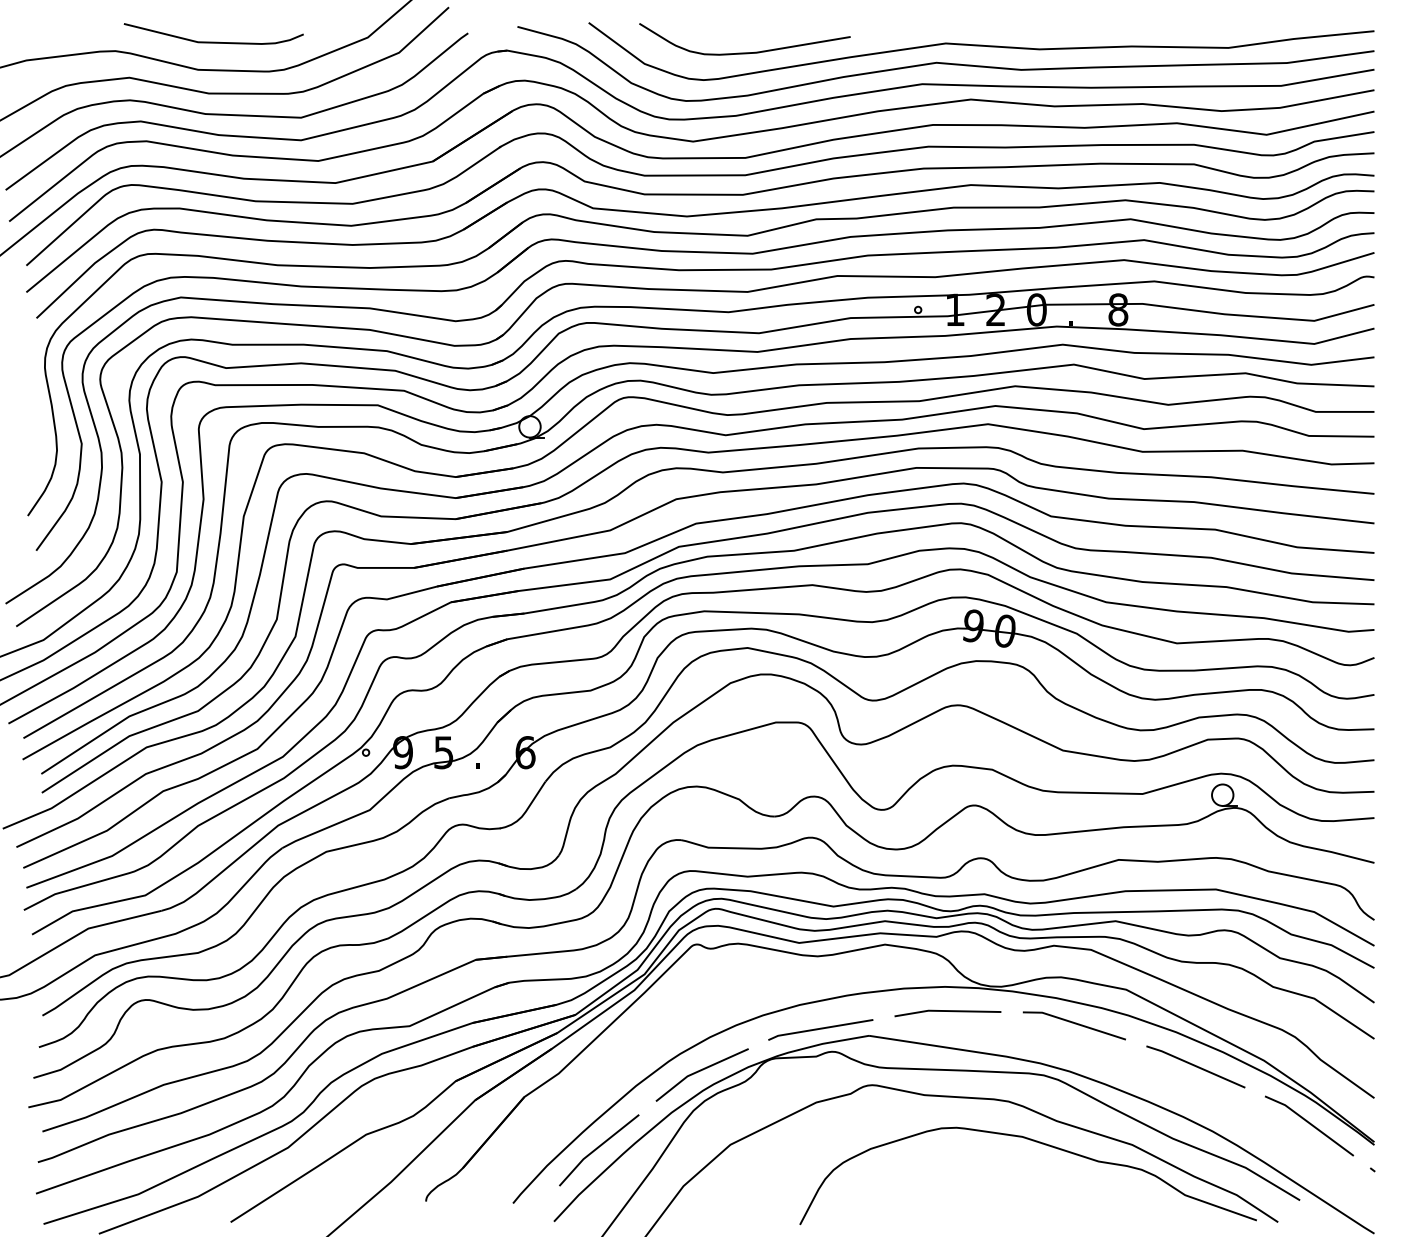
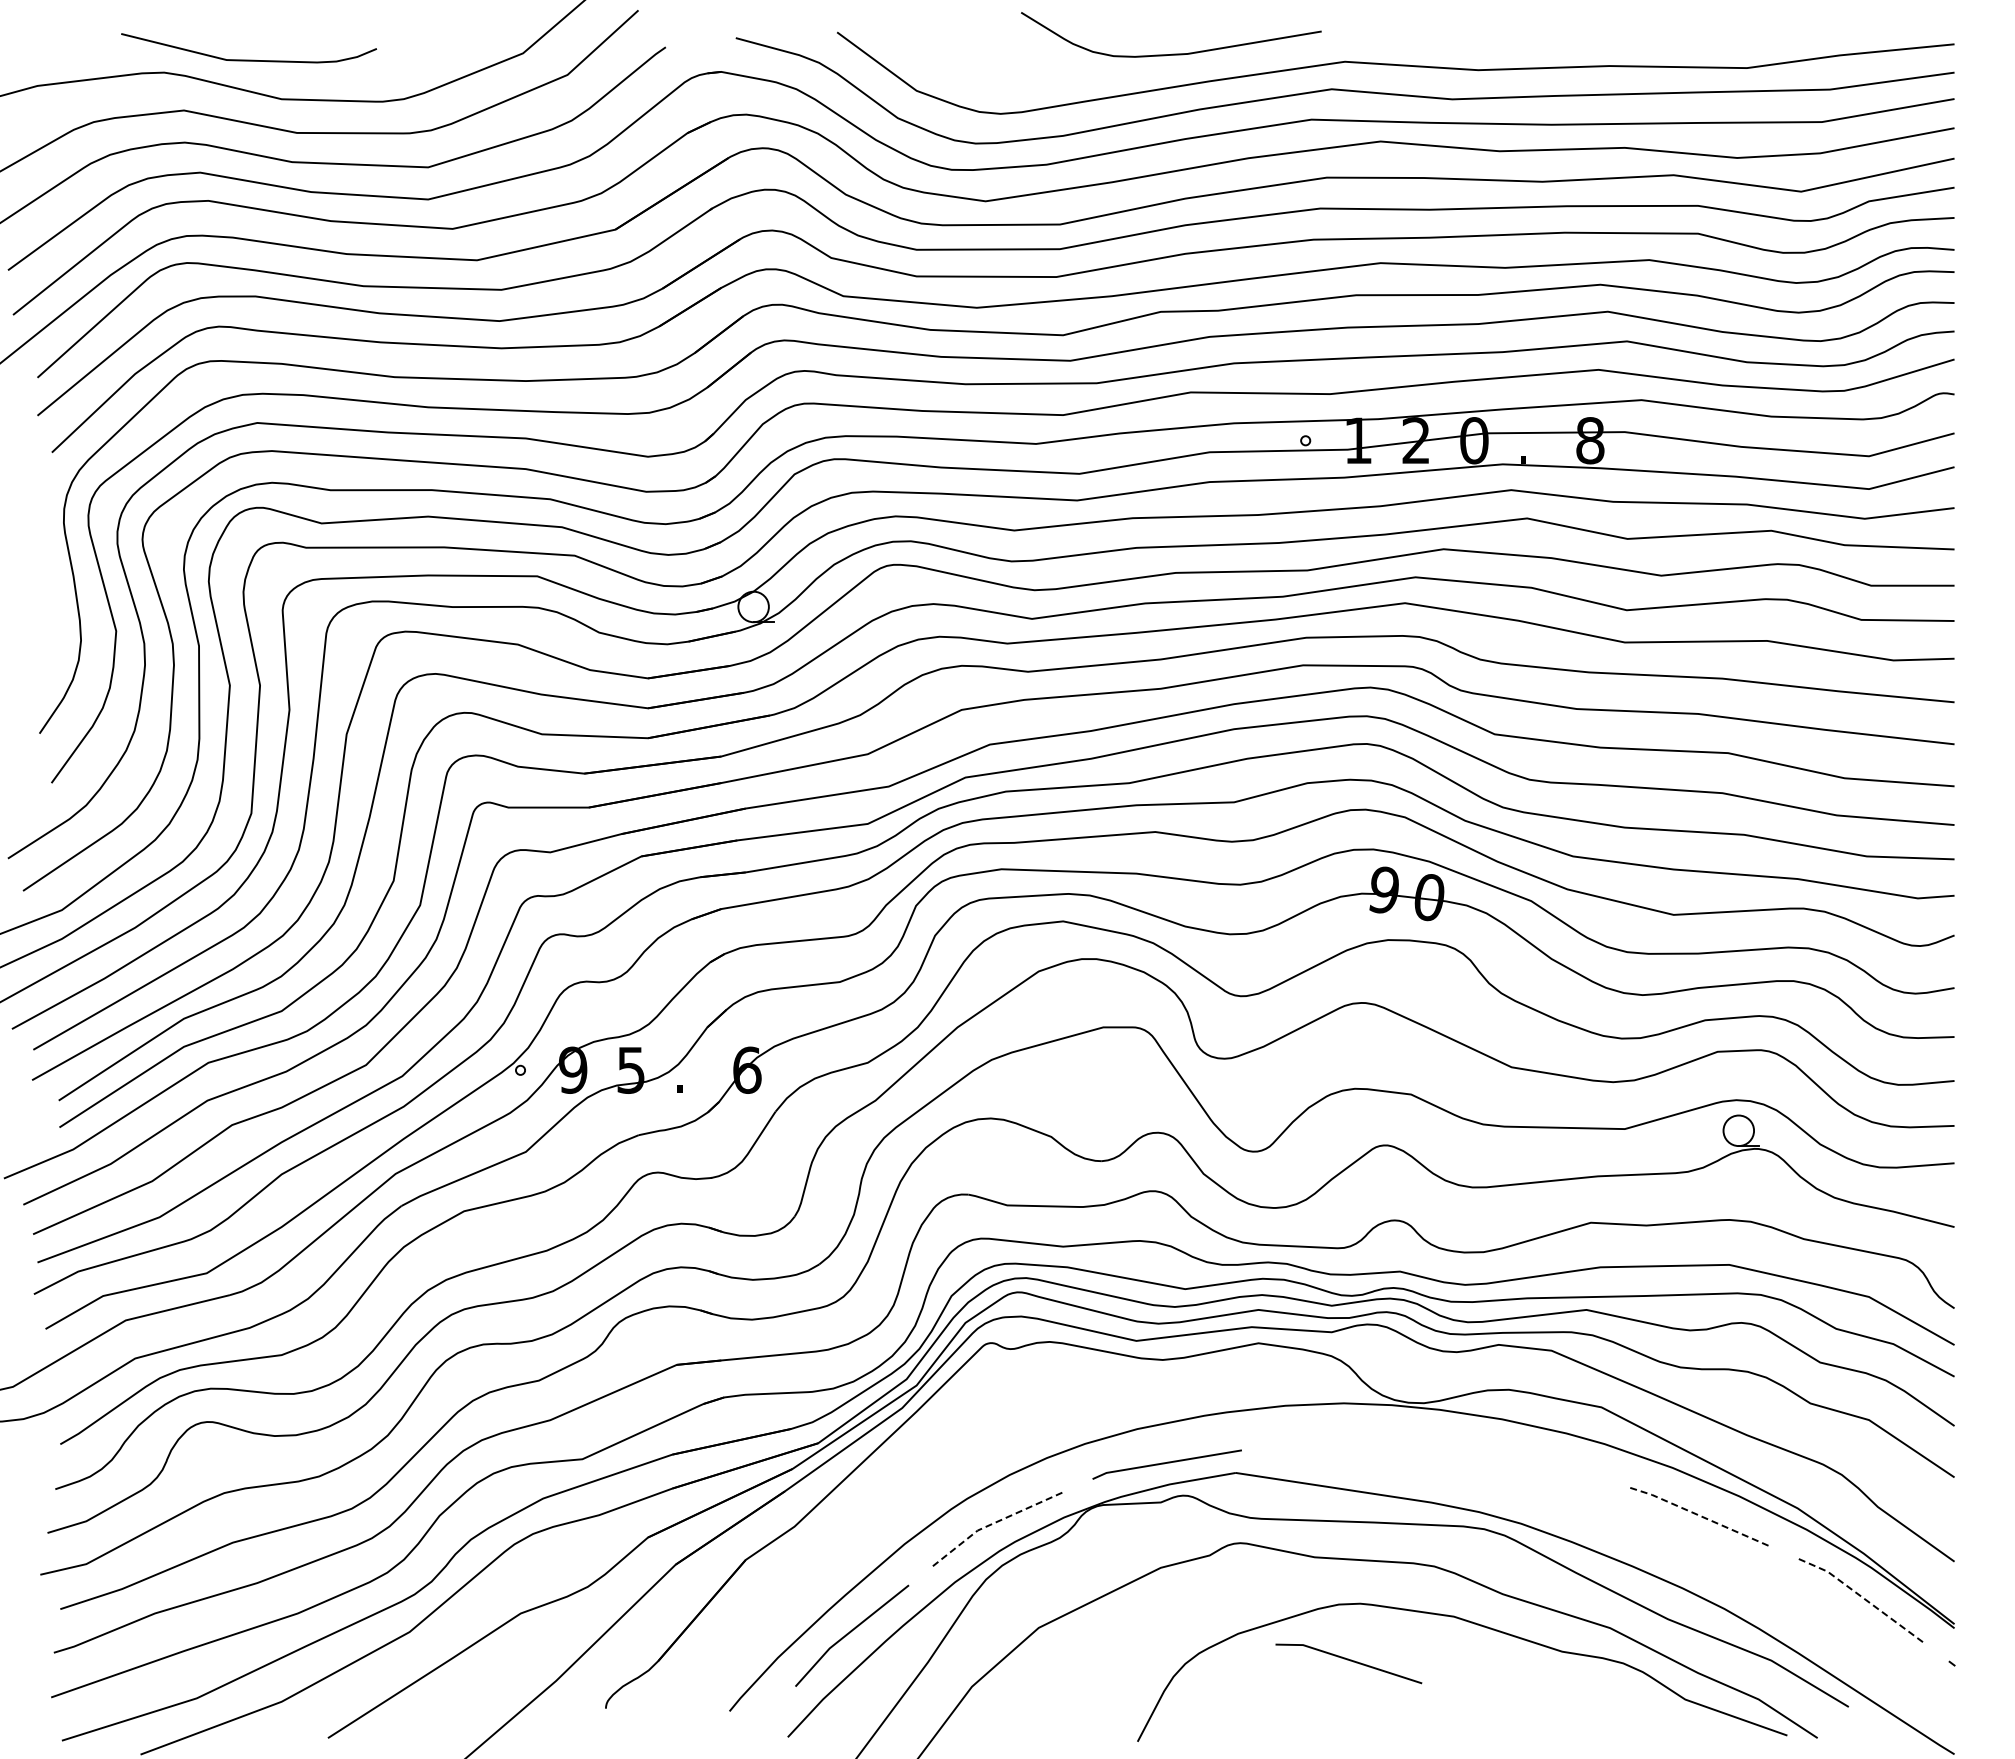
curve: (213, 41) -> (248, 59), moved
curve: (745, 52) -> (1172, 53), moved
line: (947, 1011) -> (1347, 1438), removed
line: (1075, 1024) -> (1350, 1661), moved
line: (1195, 1066) -> (1700, 1516), solid -> dashed
line: (699, 1070) -> (994, 1522), solid -> dashed
line: (1310, 1124) -> (1863, 1598), solid -> dashed

